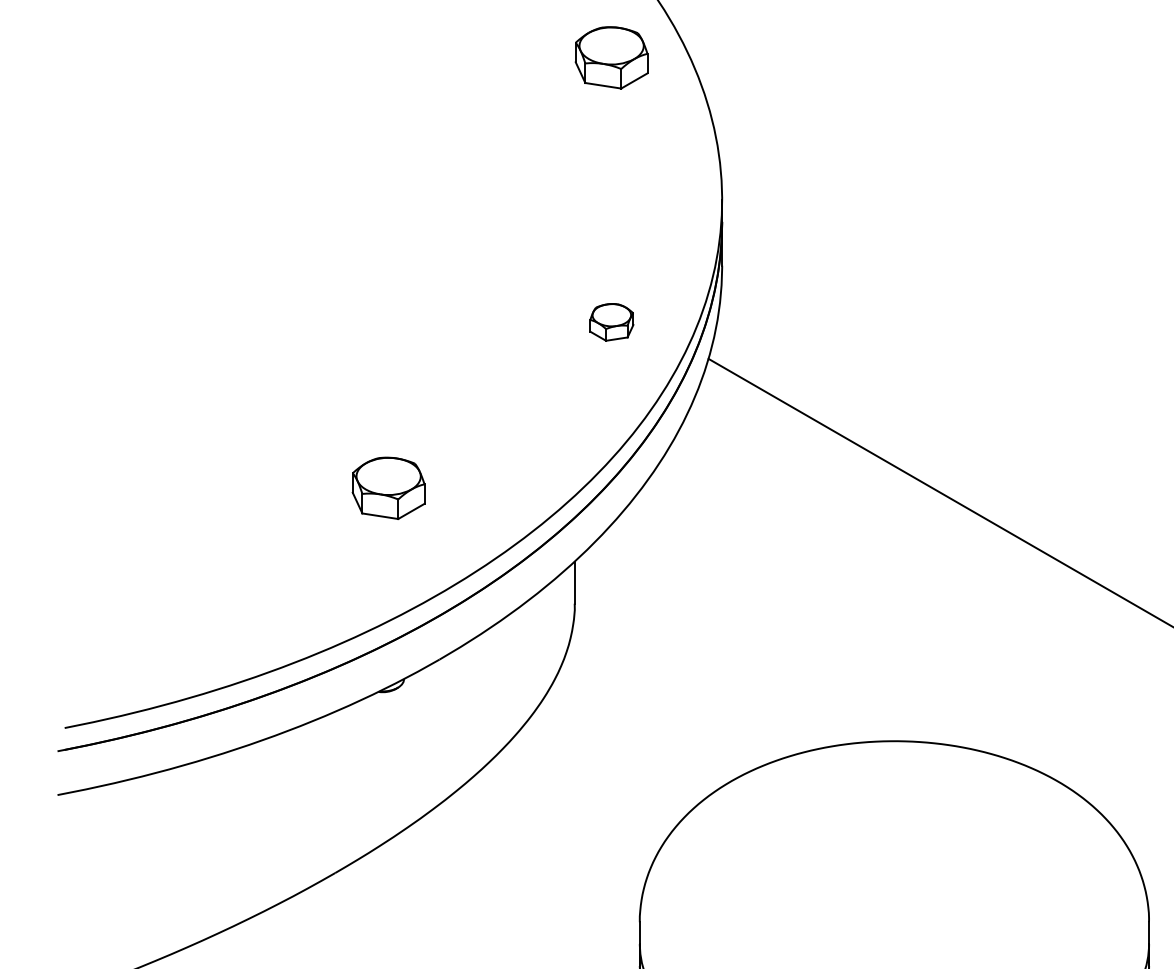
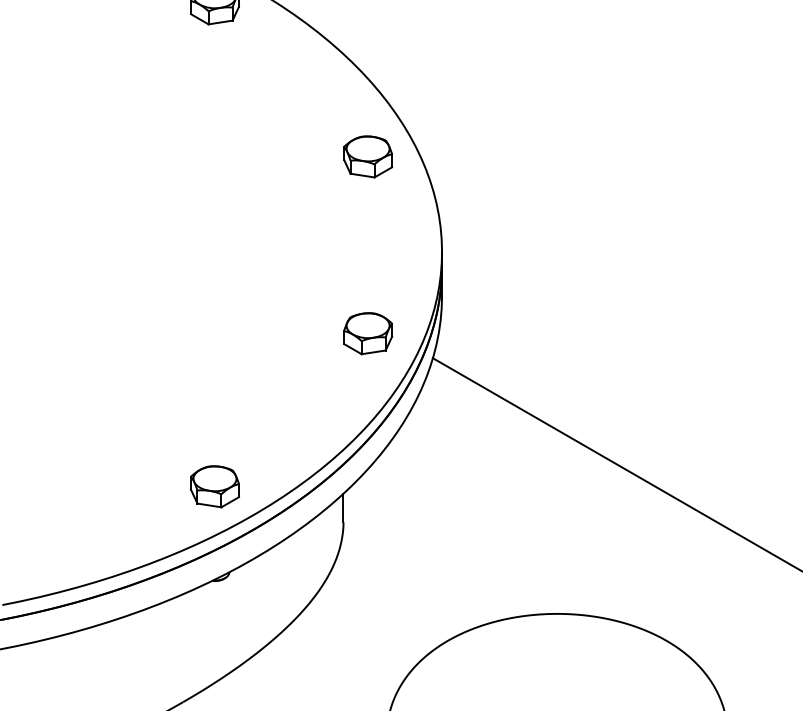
part: (612, 321) -> (368, 333), size x1.67
part: (389, 487) -> (215, 486), moved

